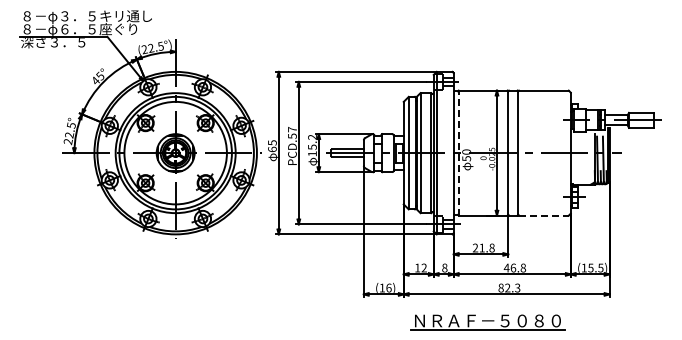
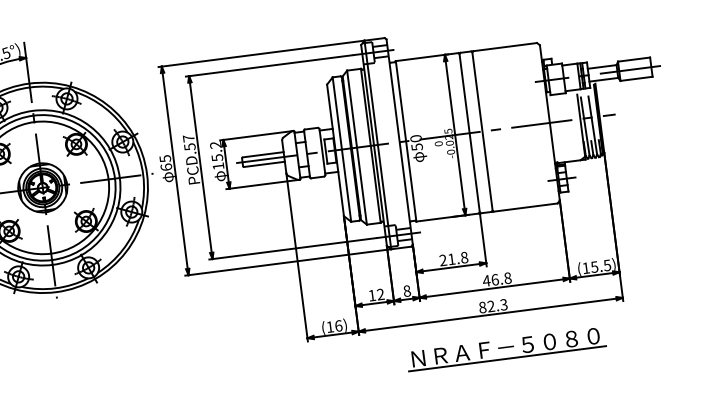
line: (458, 153) -> (405, 141), dashed -> solid
line: (543, 215) -> (525, 207), dashed -> solid
part: (487, 322) -> (505, 349), moved

